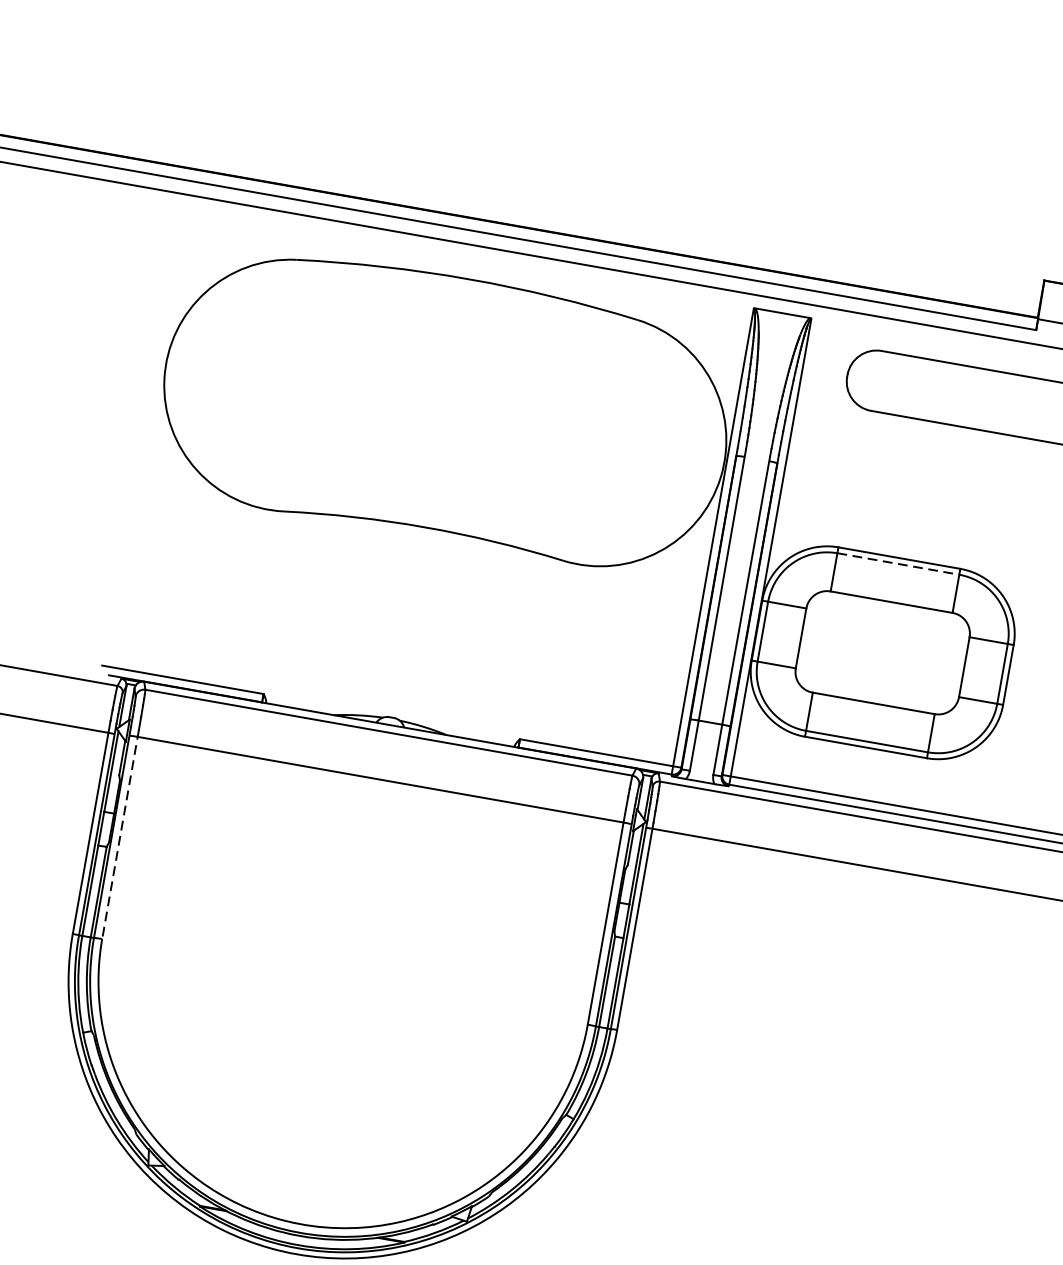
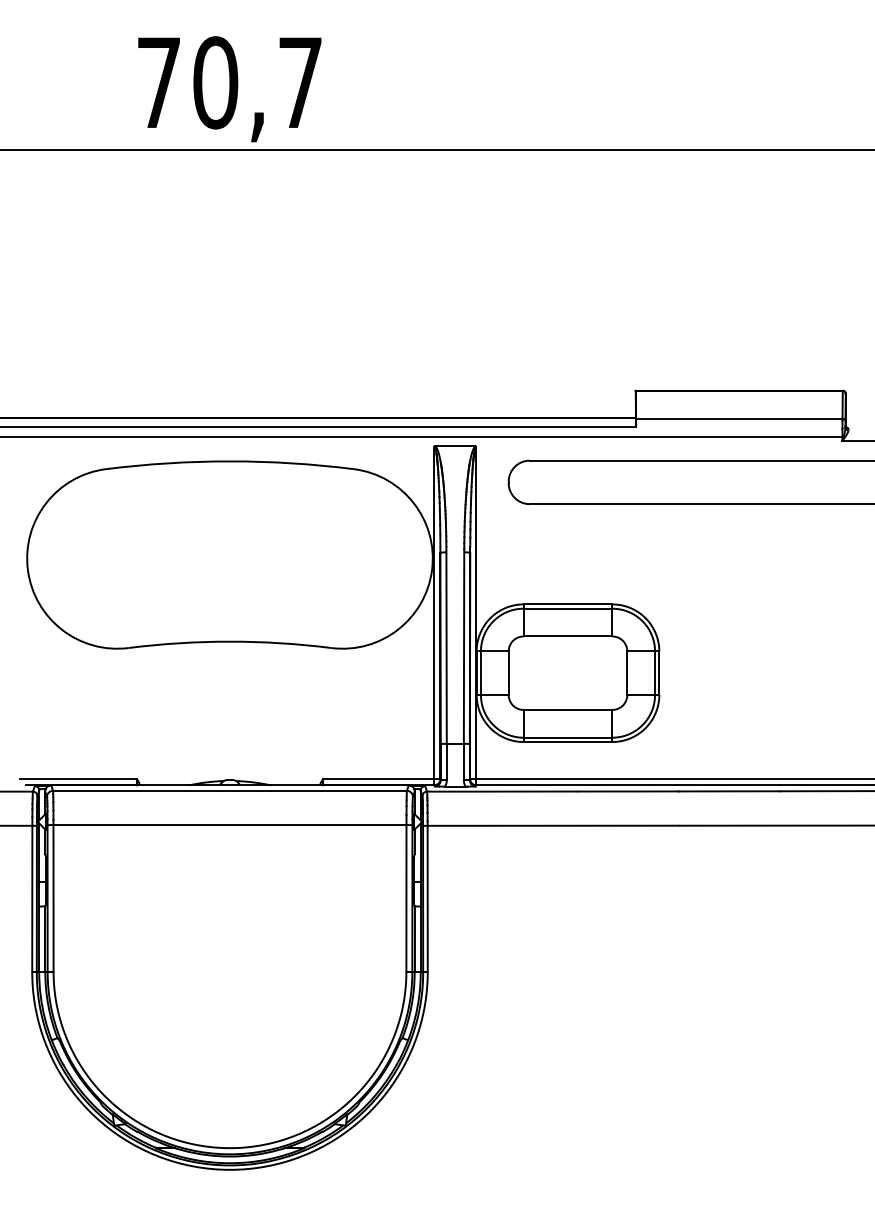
line: (899, 563) -> (568, 608), dashed -> solid
line: (120, 833) -> (53, 895), dashed -> solid

